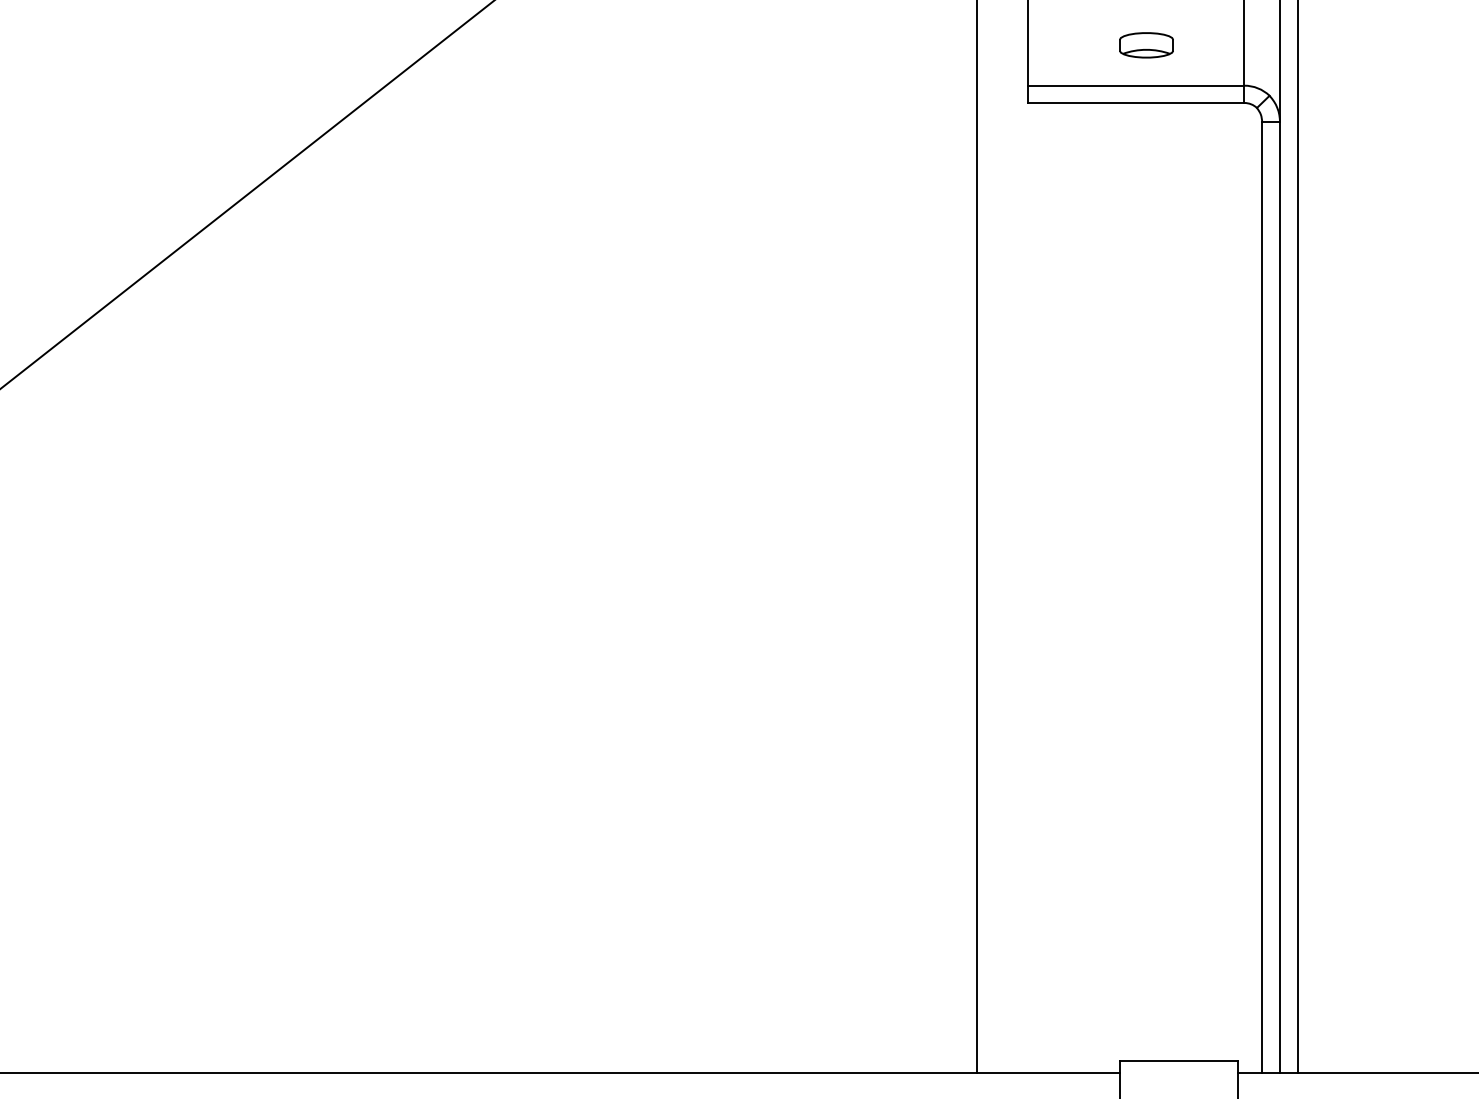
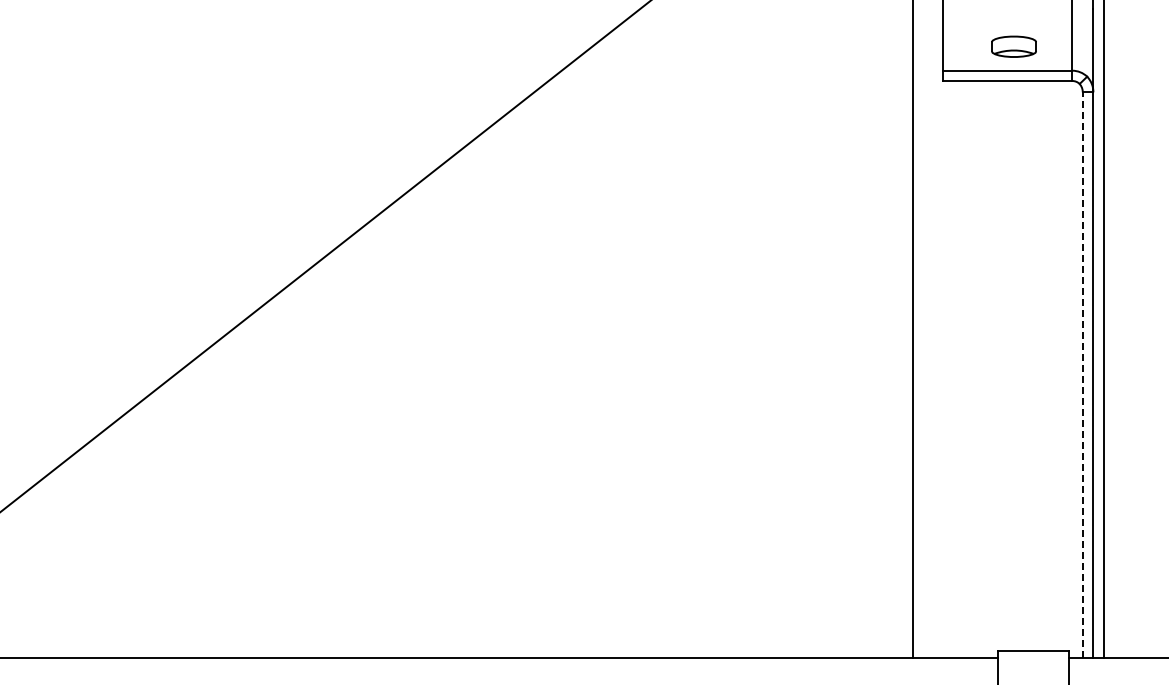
part: (1145, 44) -> (1013, 46), size x1.4
line: (1261, 598) -> (1082, 375), solid -> dashed

